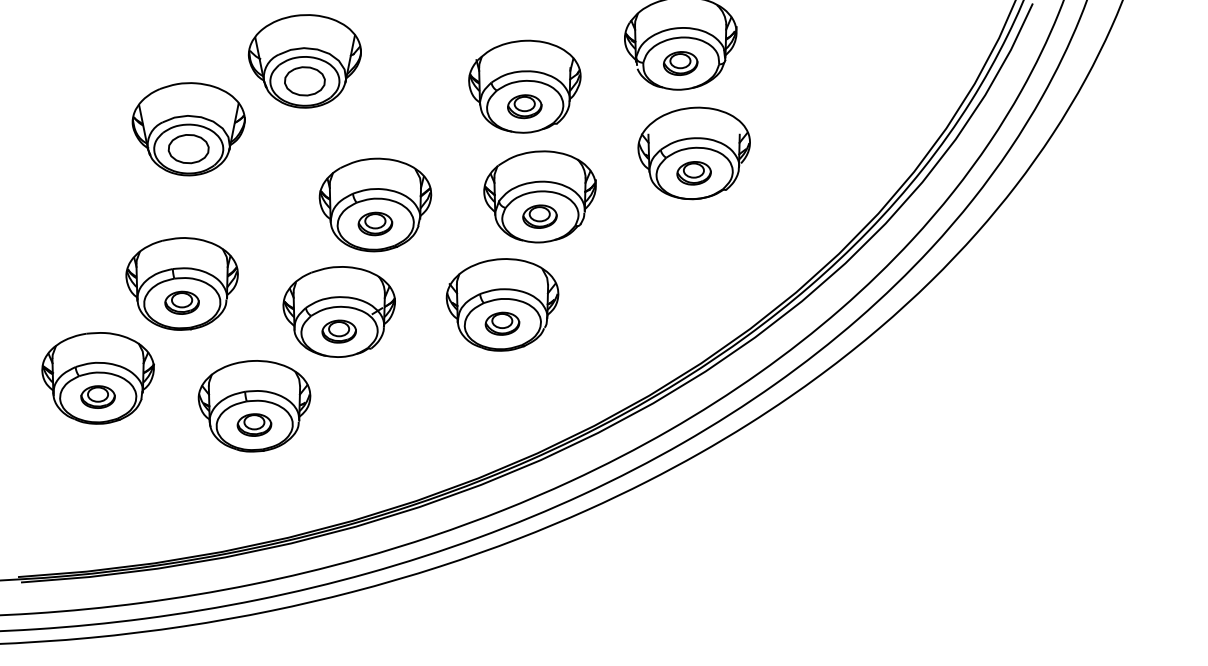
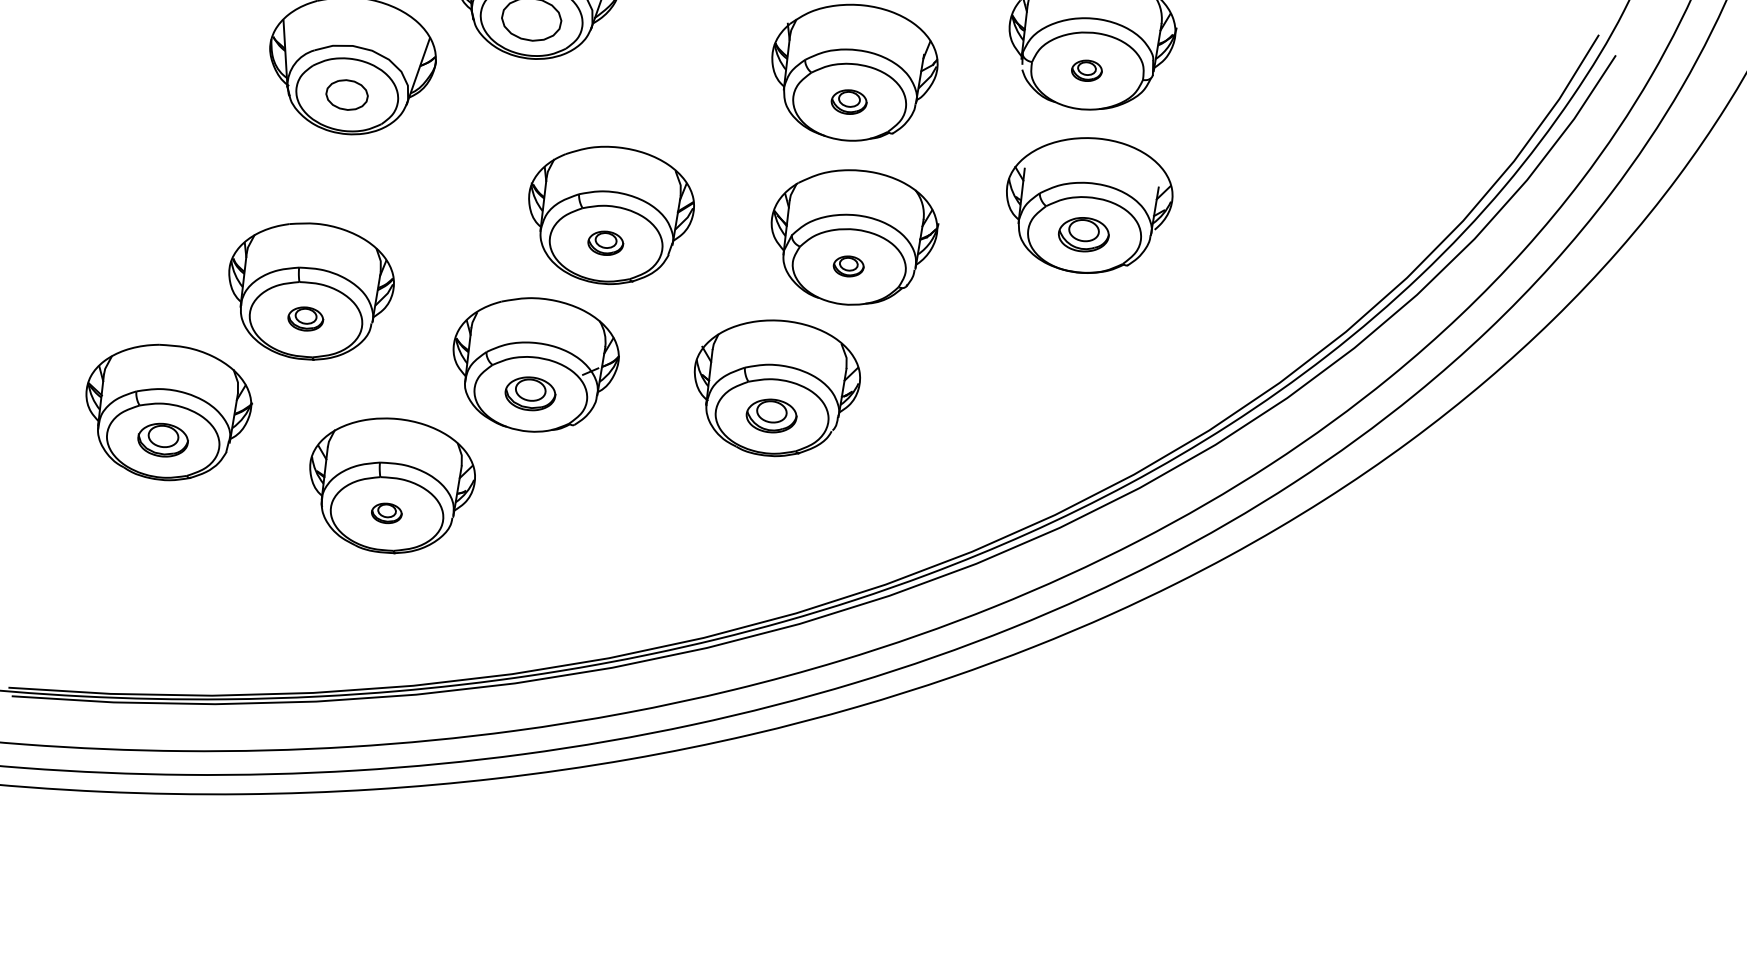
part: (680, 63) -> (1086, 70), size x0.6
part: (524, 106) -> (848, 101), size x0.7
part: (188, 149) -> (346, 95), size x0.7
part: (539, 216) -> (848, 266), size x0.6
part: (375, 223) -> (605, 242), size x0.7
part: (181, 302) -> (304, 318), size x0.7
part: (254, 424) -> (386, 512), size x0.6

